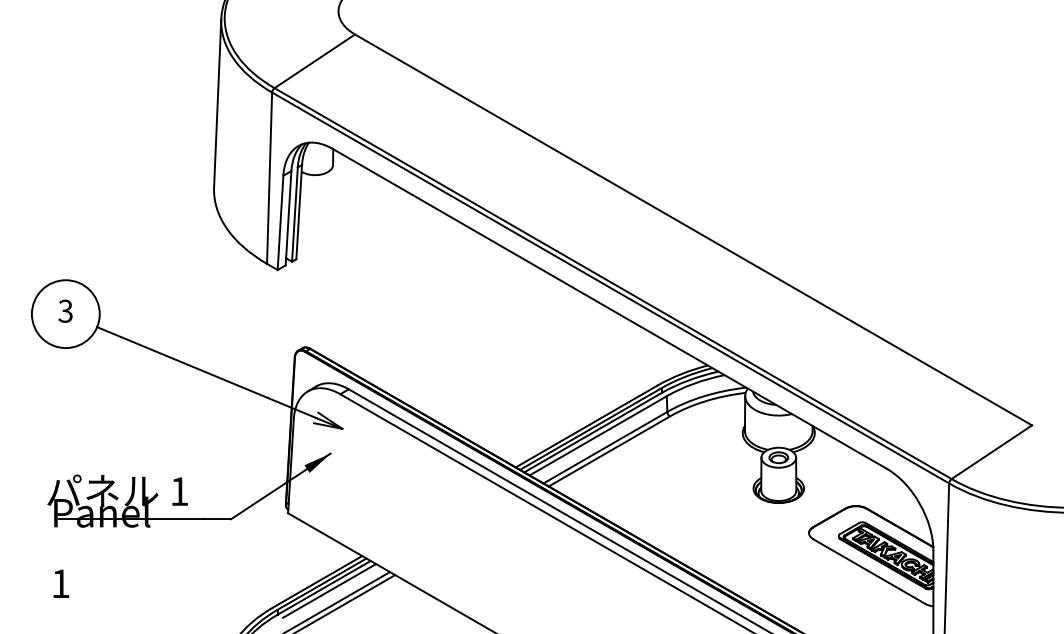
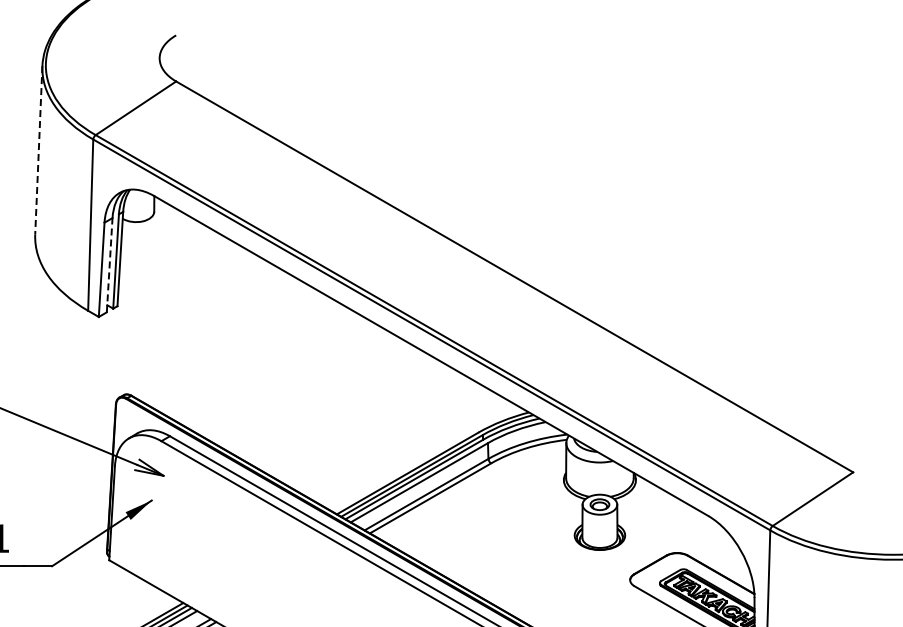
line: (217, 103) -> (38, 150), solid -> dashed
line: (288, 217) -> (109, 264), solid -> dashed

